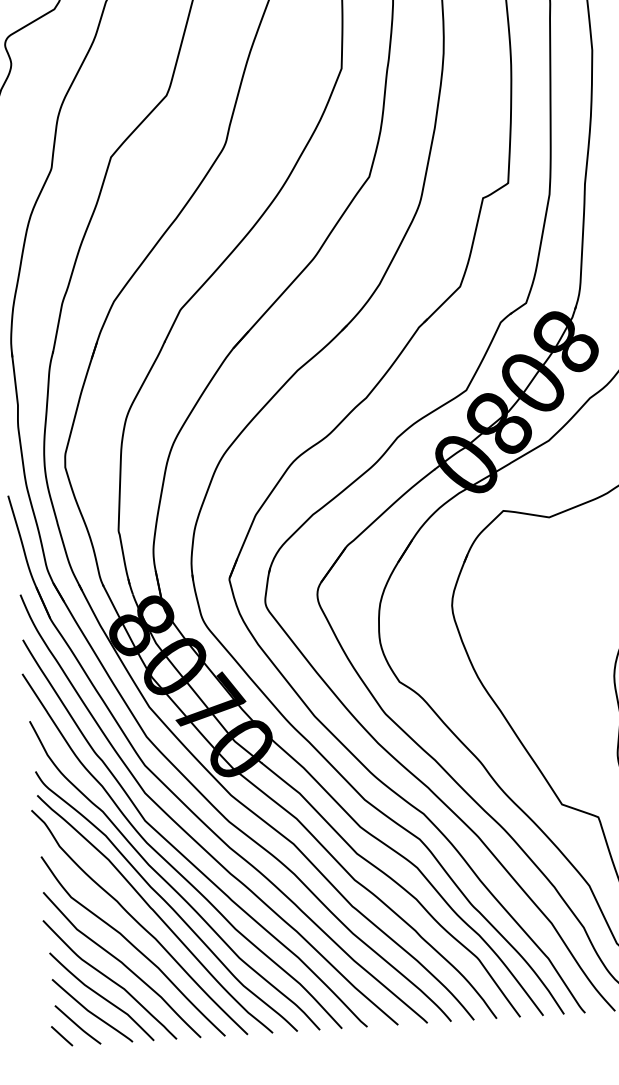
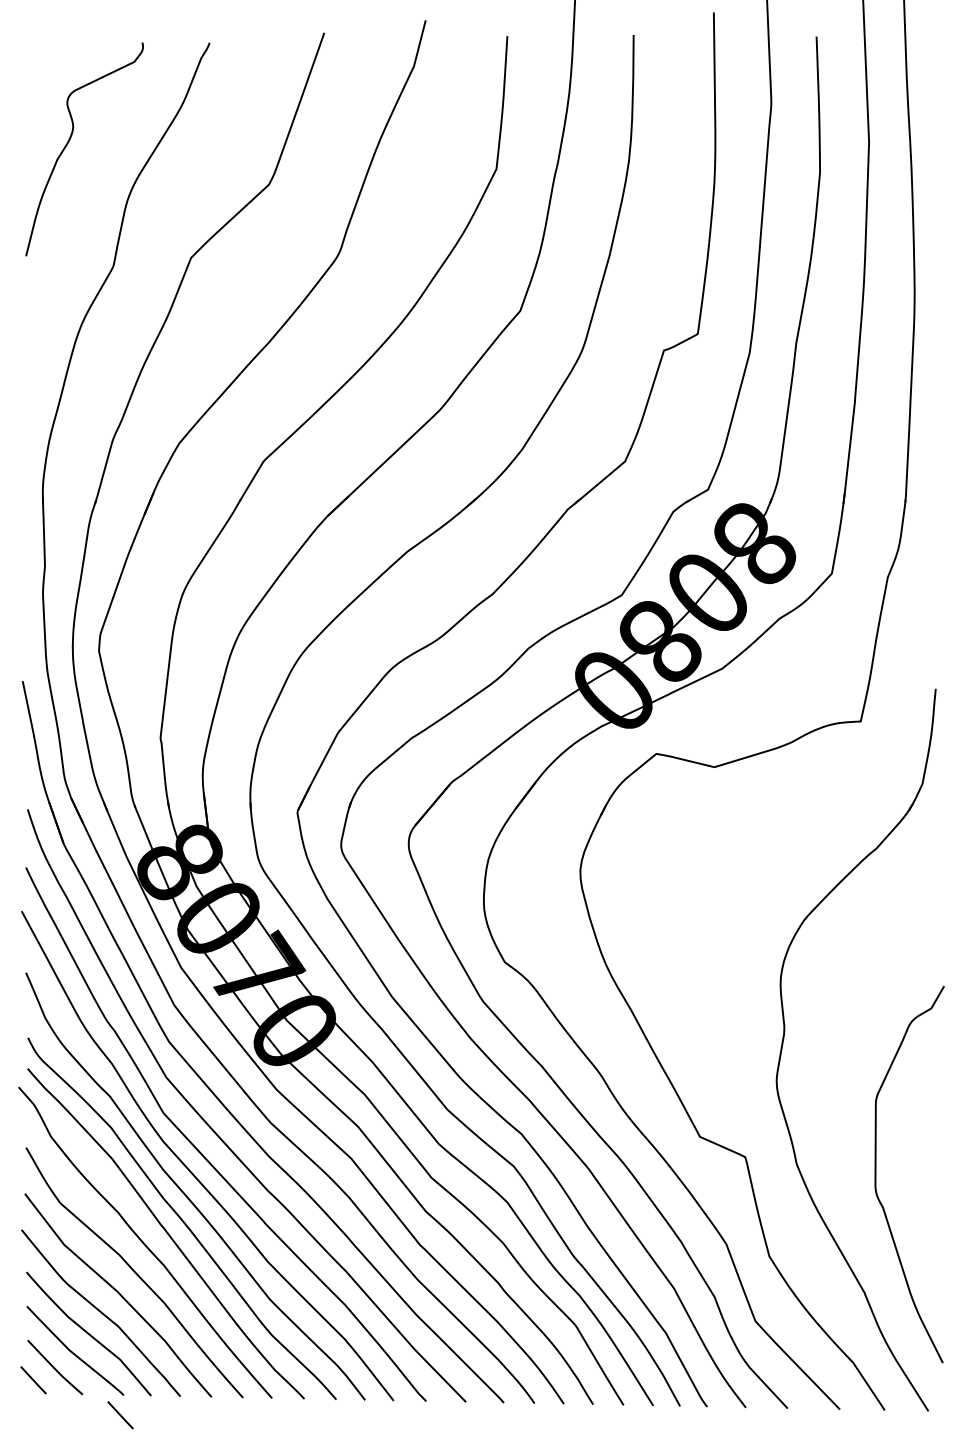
line: (131, 1057) -> (120, 1415), added

